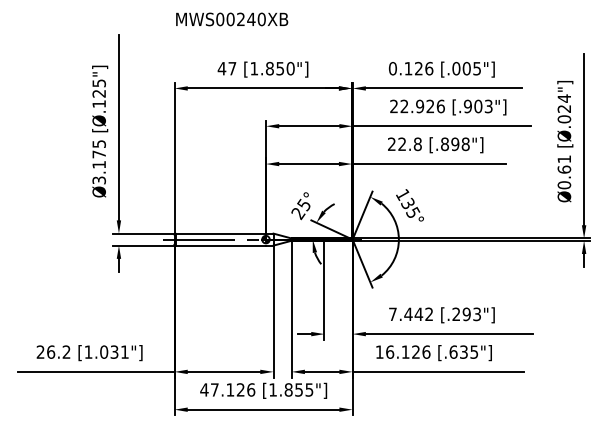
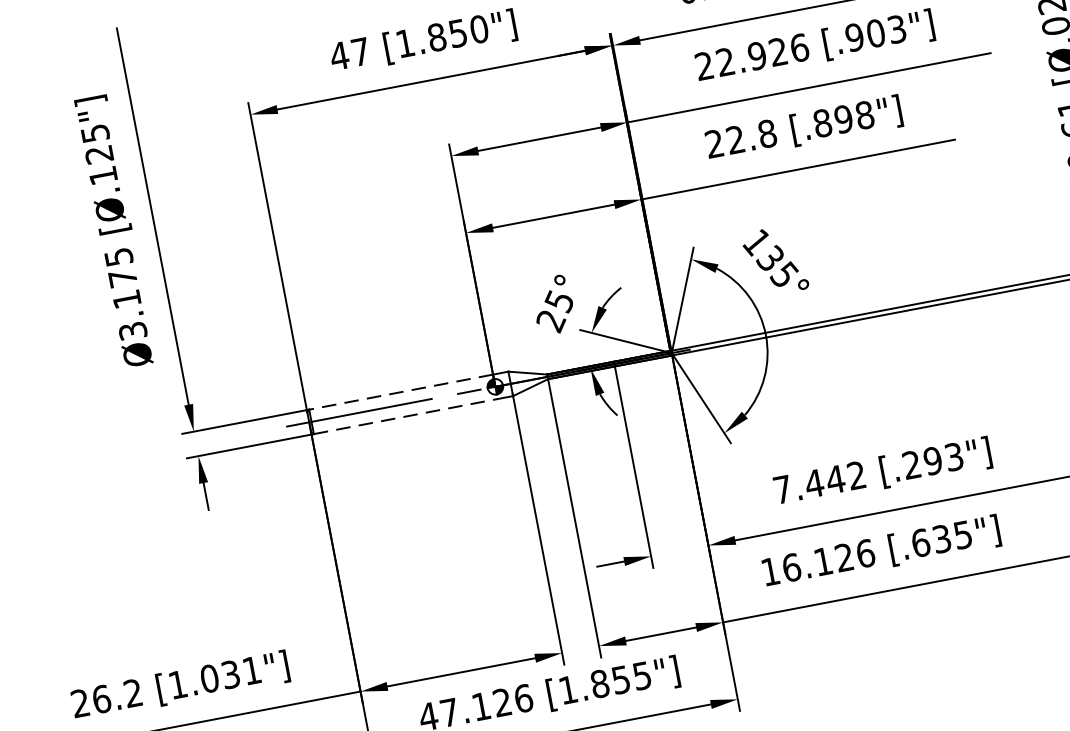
line: (220, 233) -> (400, 392), solid -> dashed
line: (221, 245) -> (407, 416), solid -> dashed

